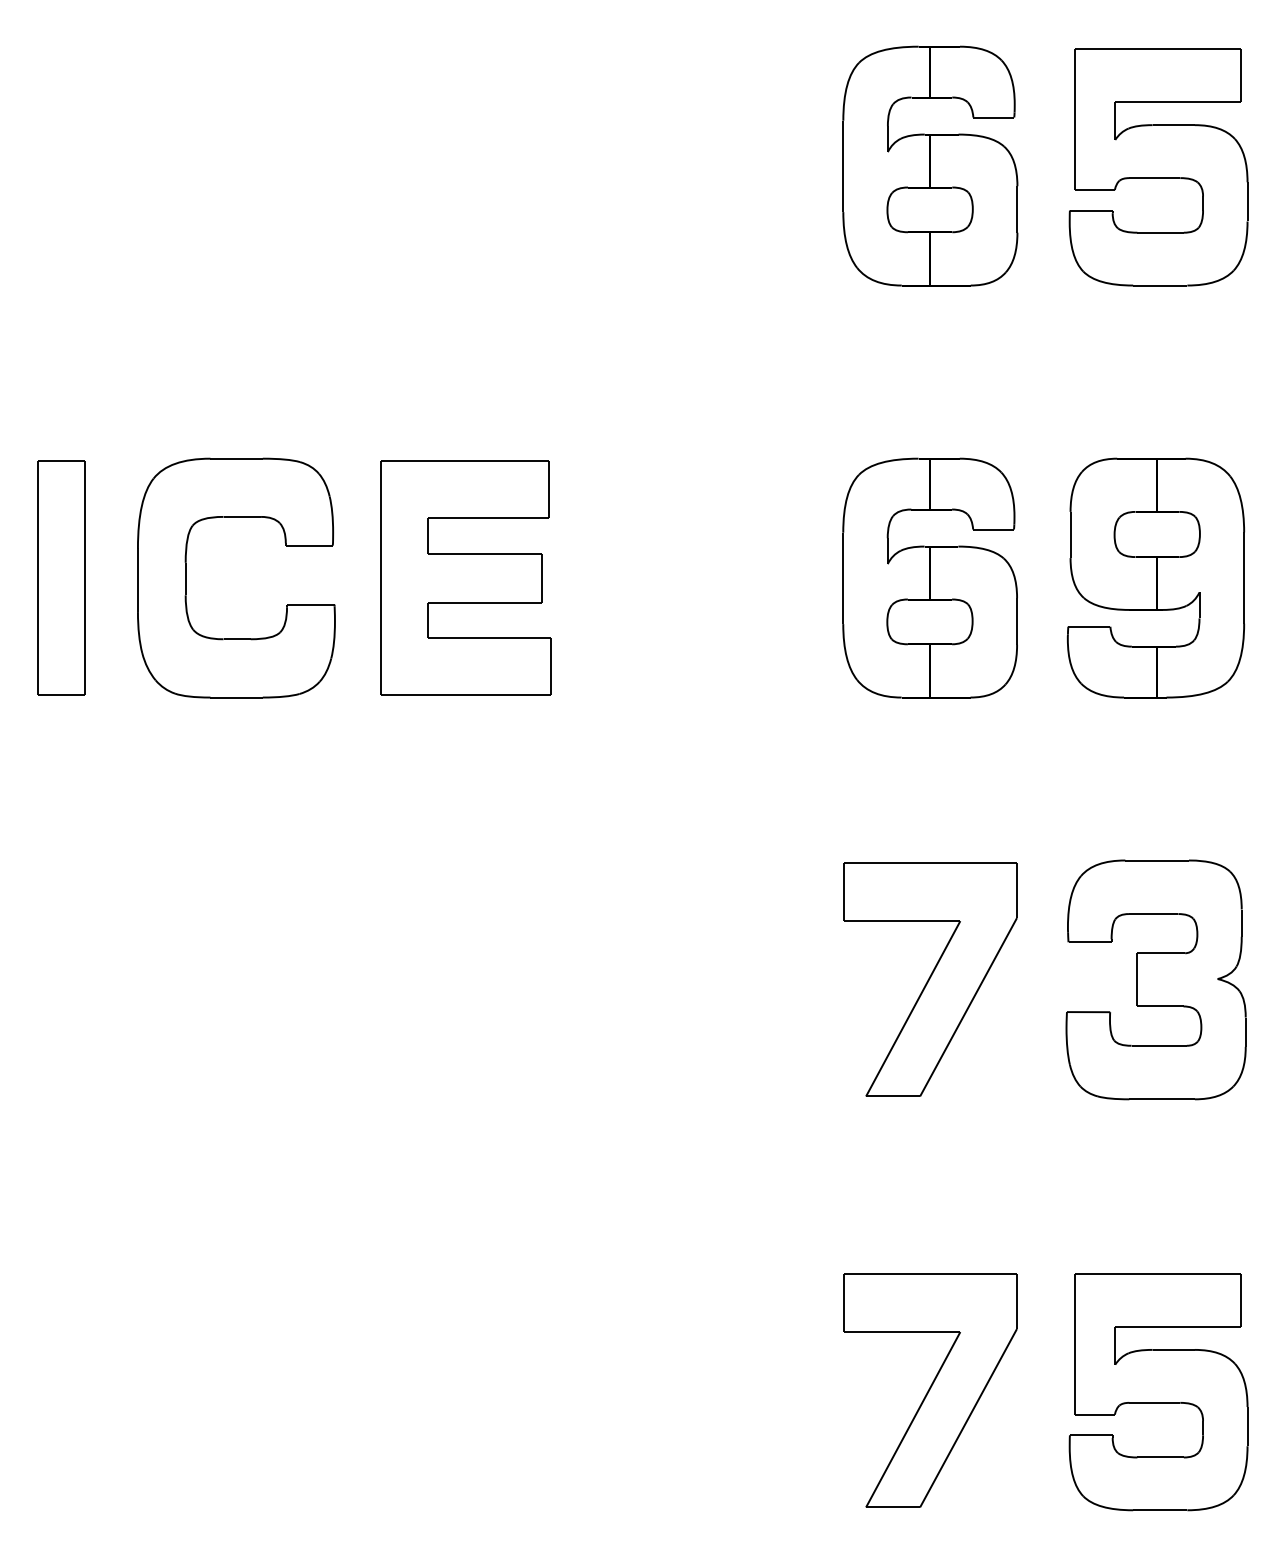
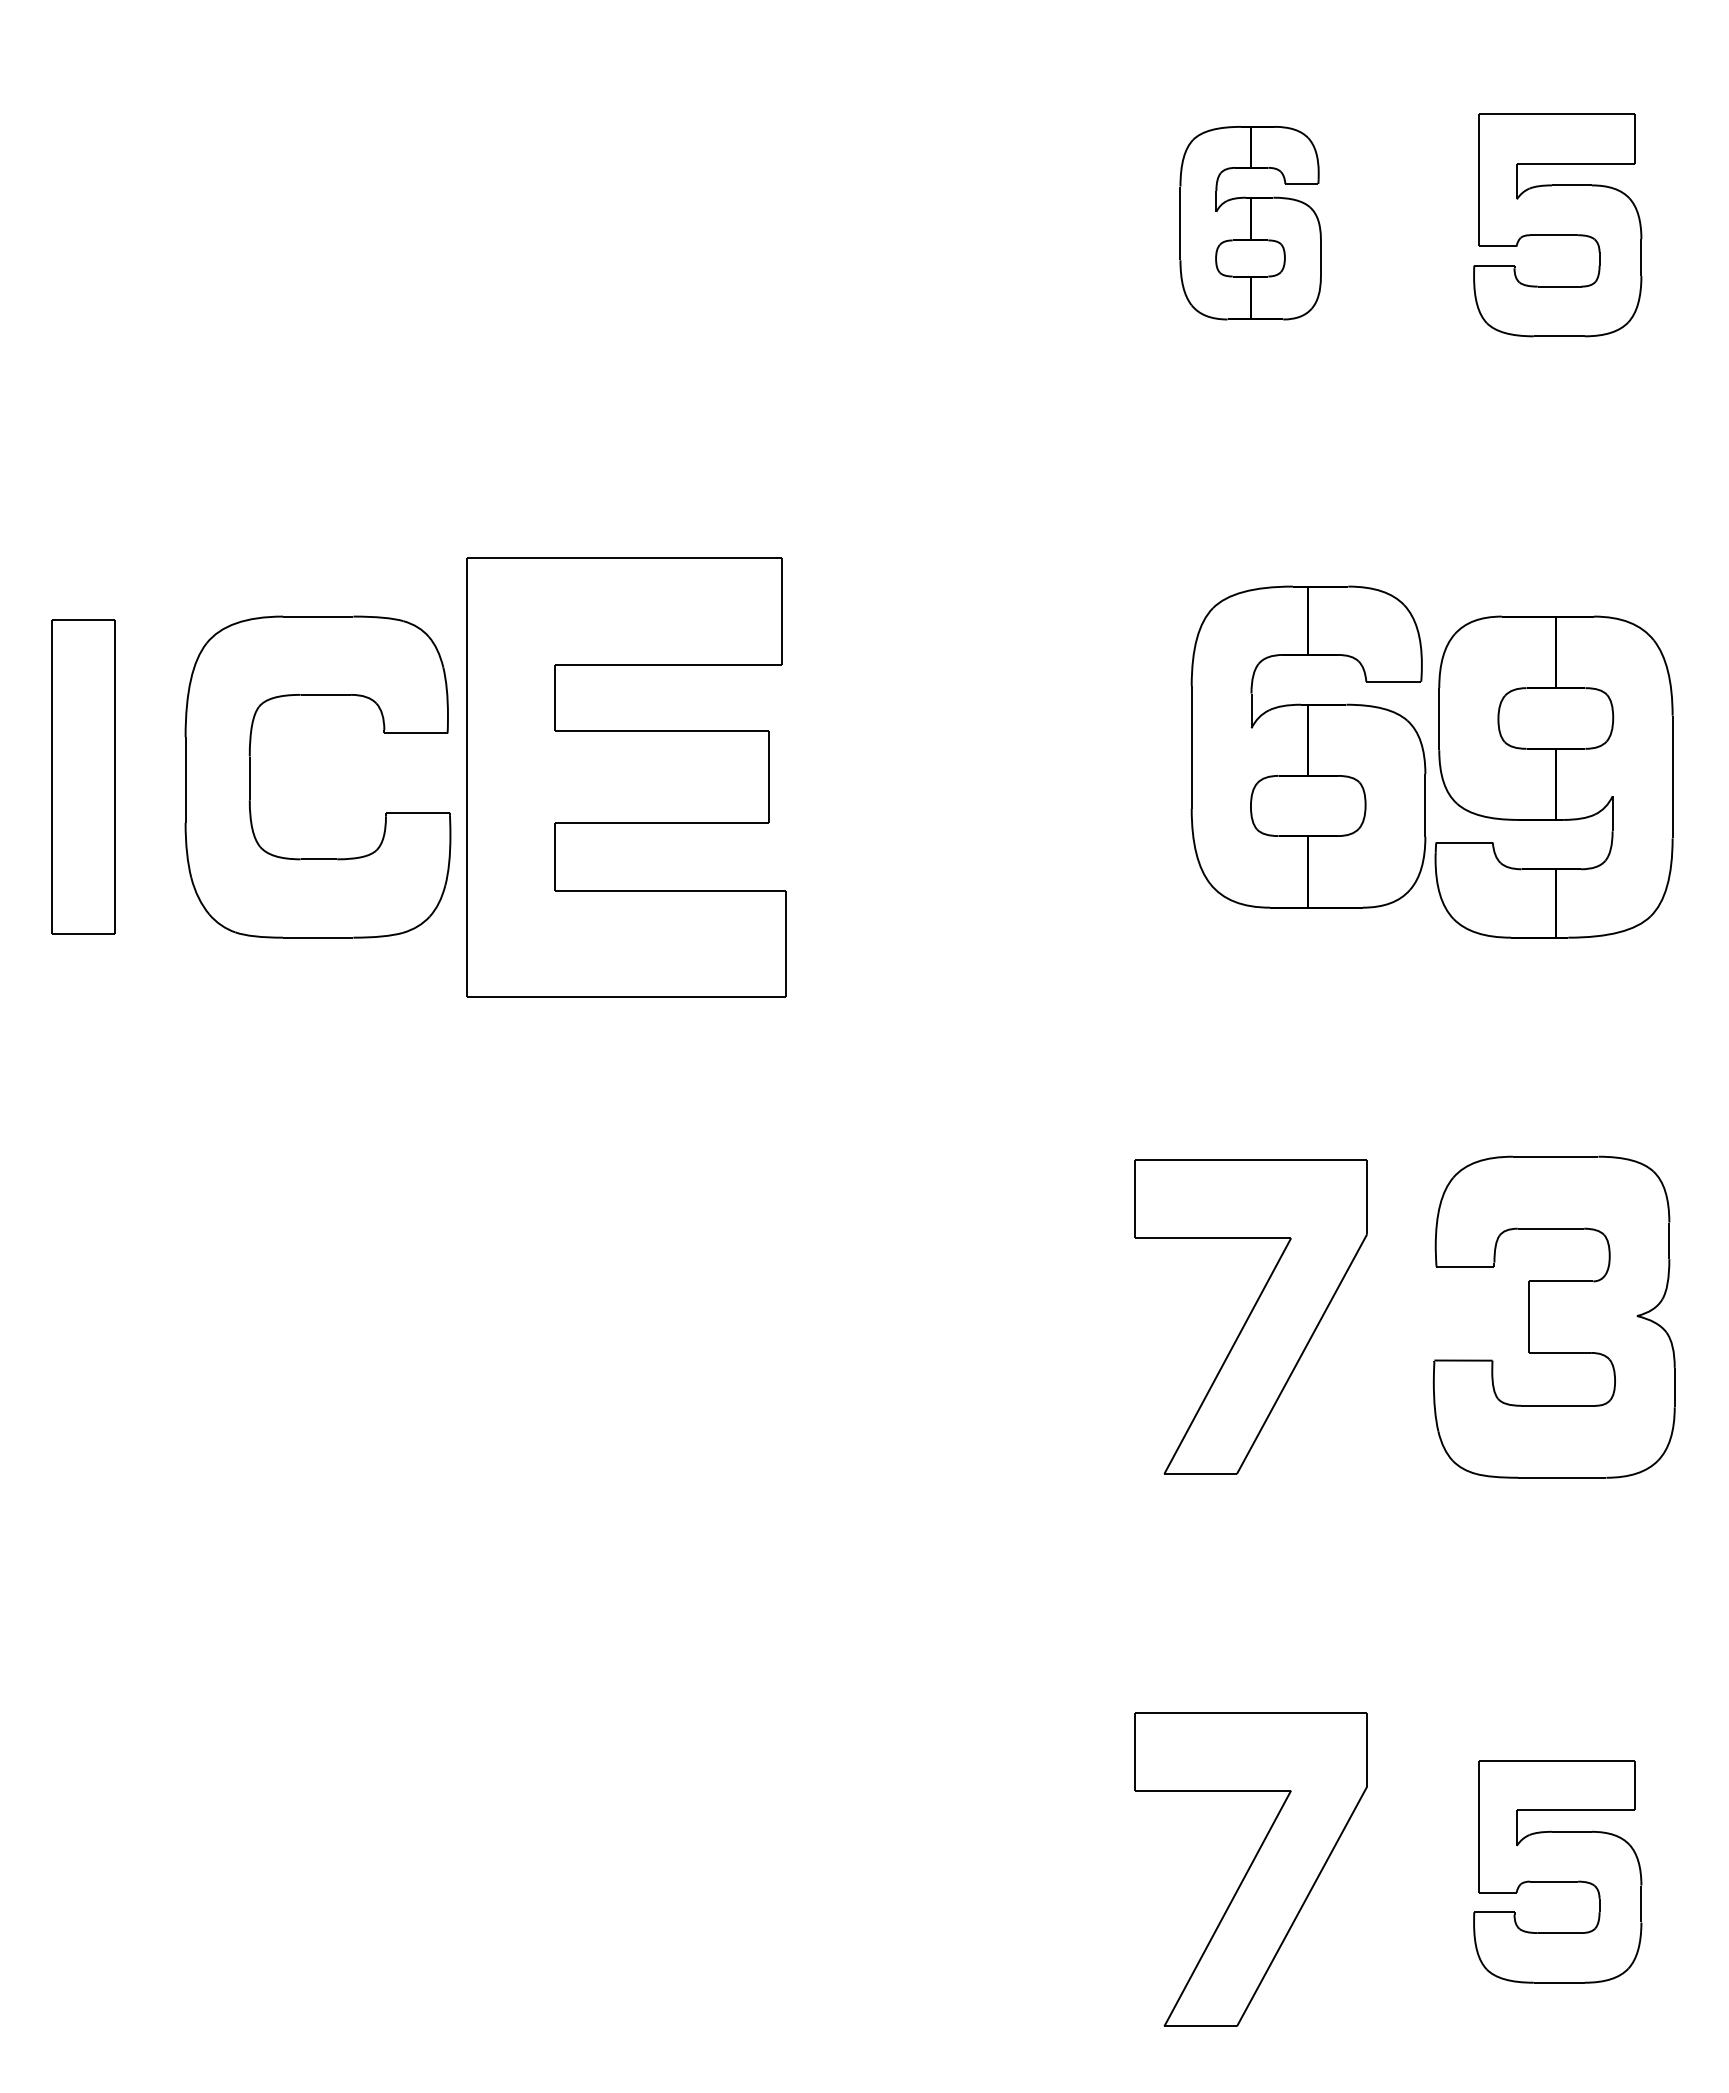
part: (930, 165) -> (1250, 222), size x0.6
part: (1158, 167) -> (1557, 225), size x0.7
part: (465, 577) -> (626, 776), size x1.4
part: (930, 577) -> (1308, 746), moved
part: (1158, 1392) -> (1557, 1871), size x0.7

